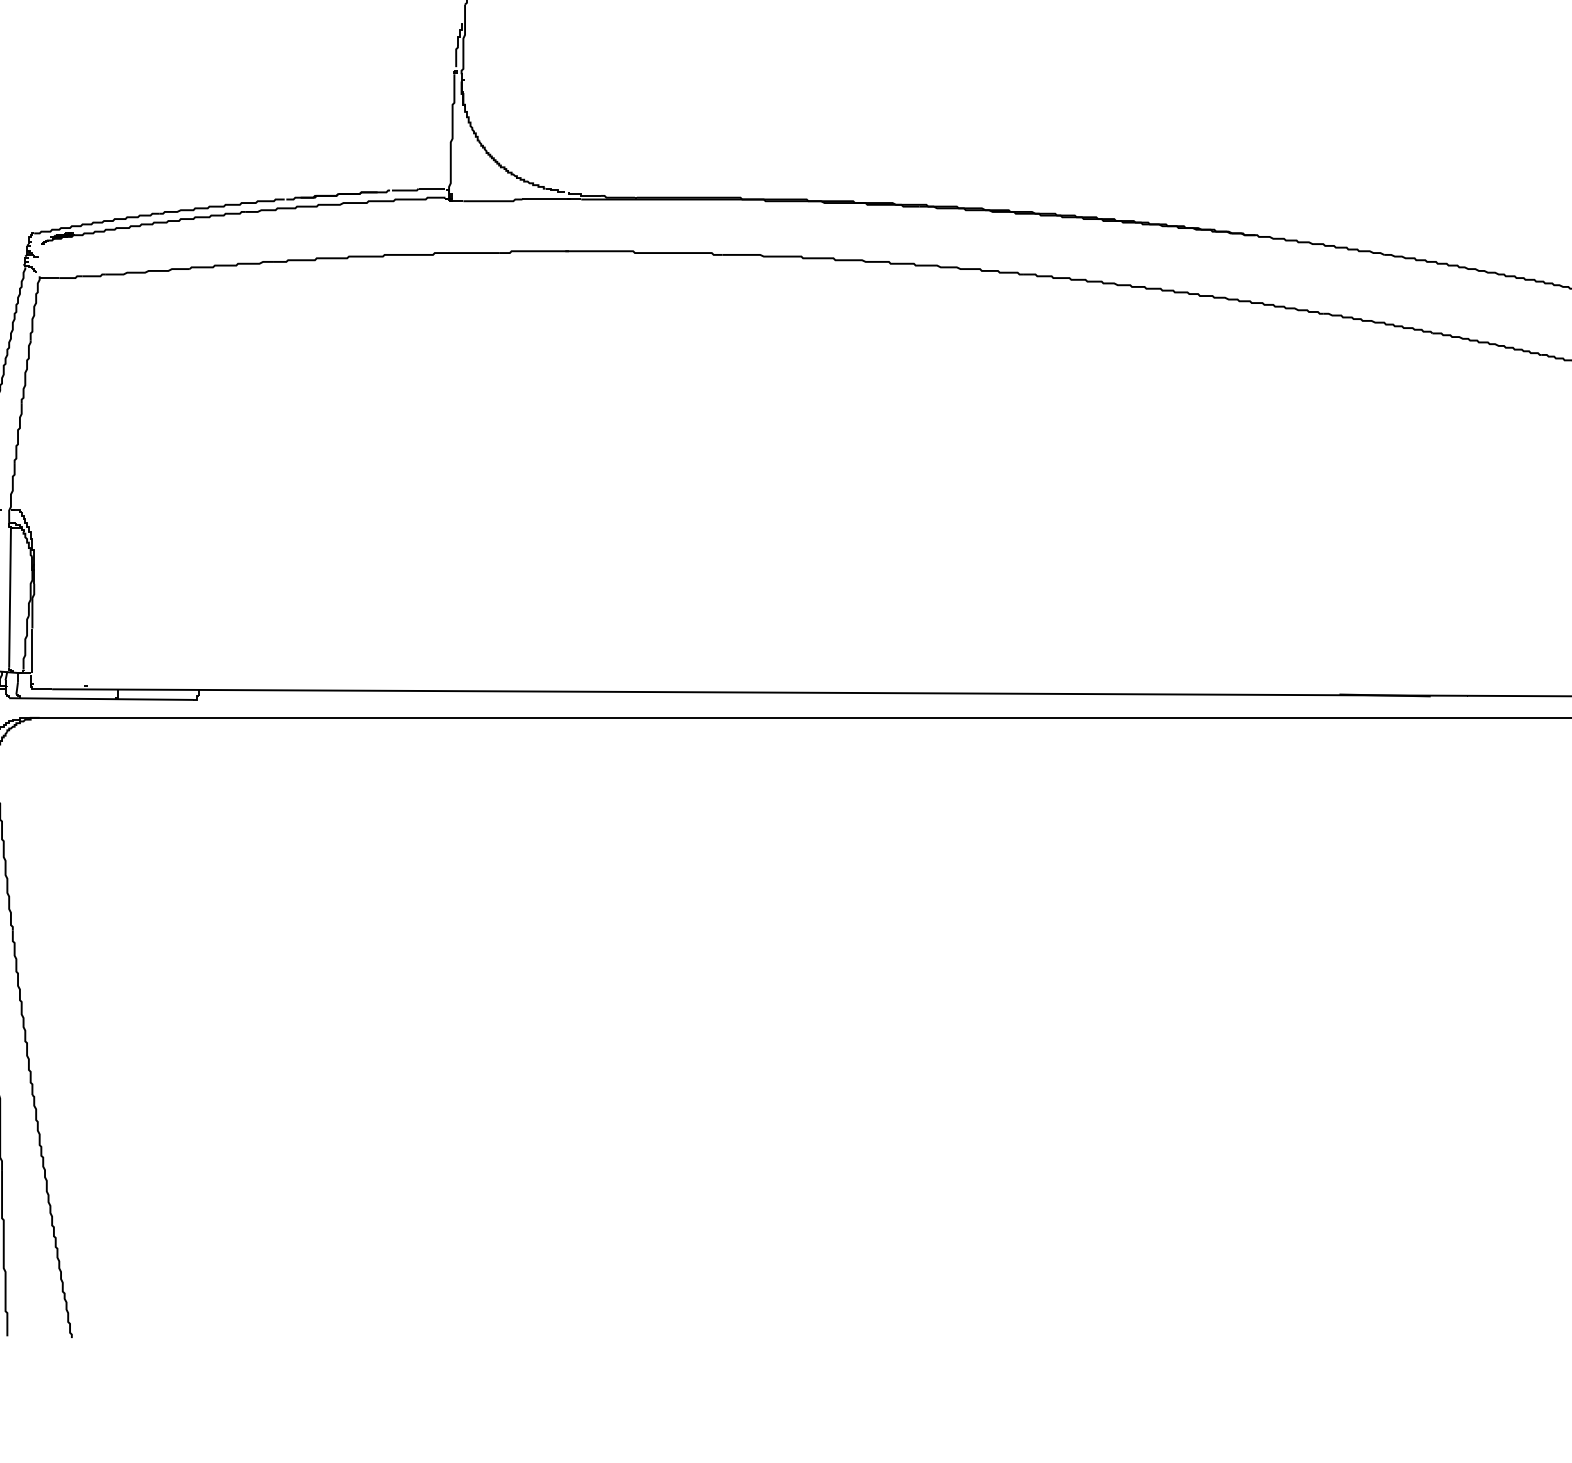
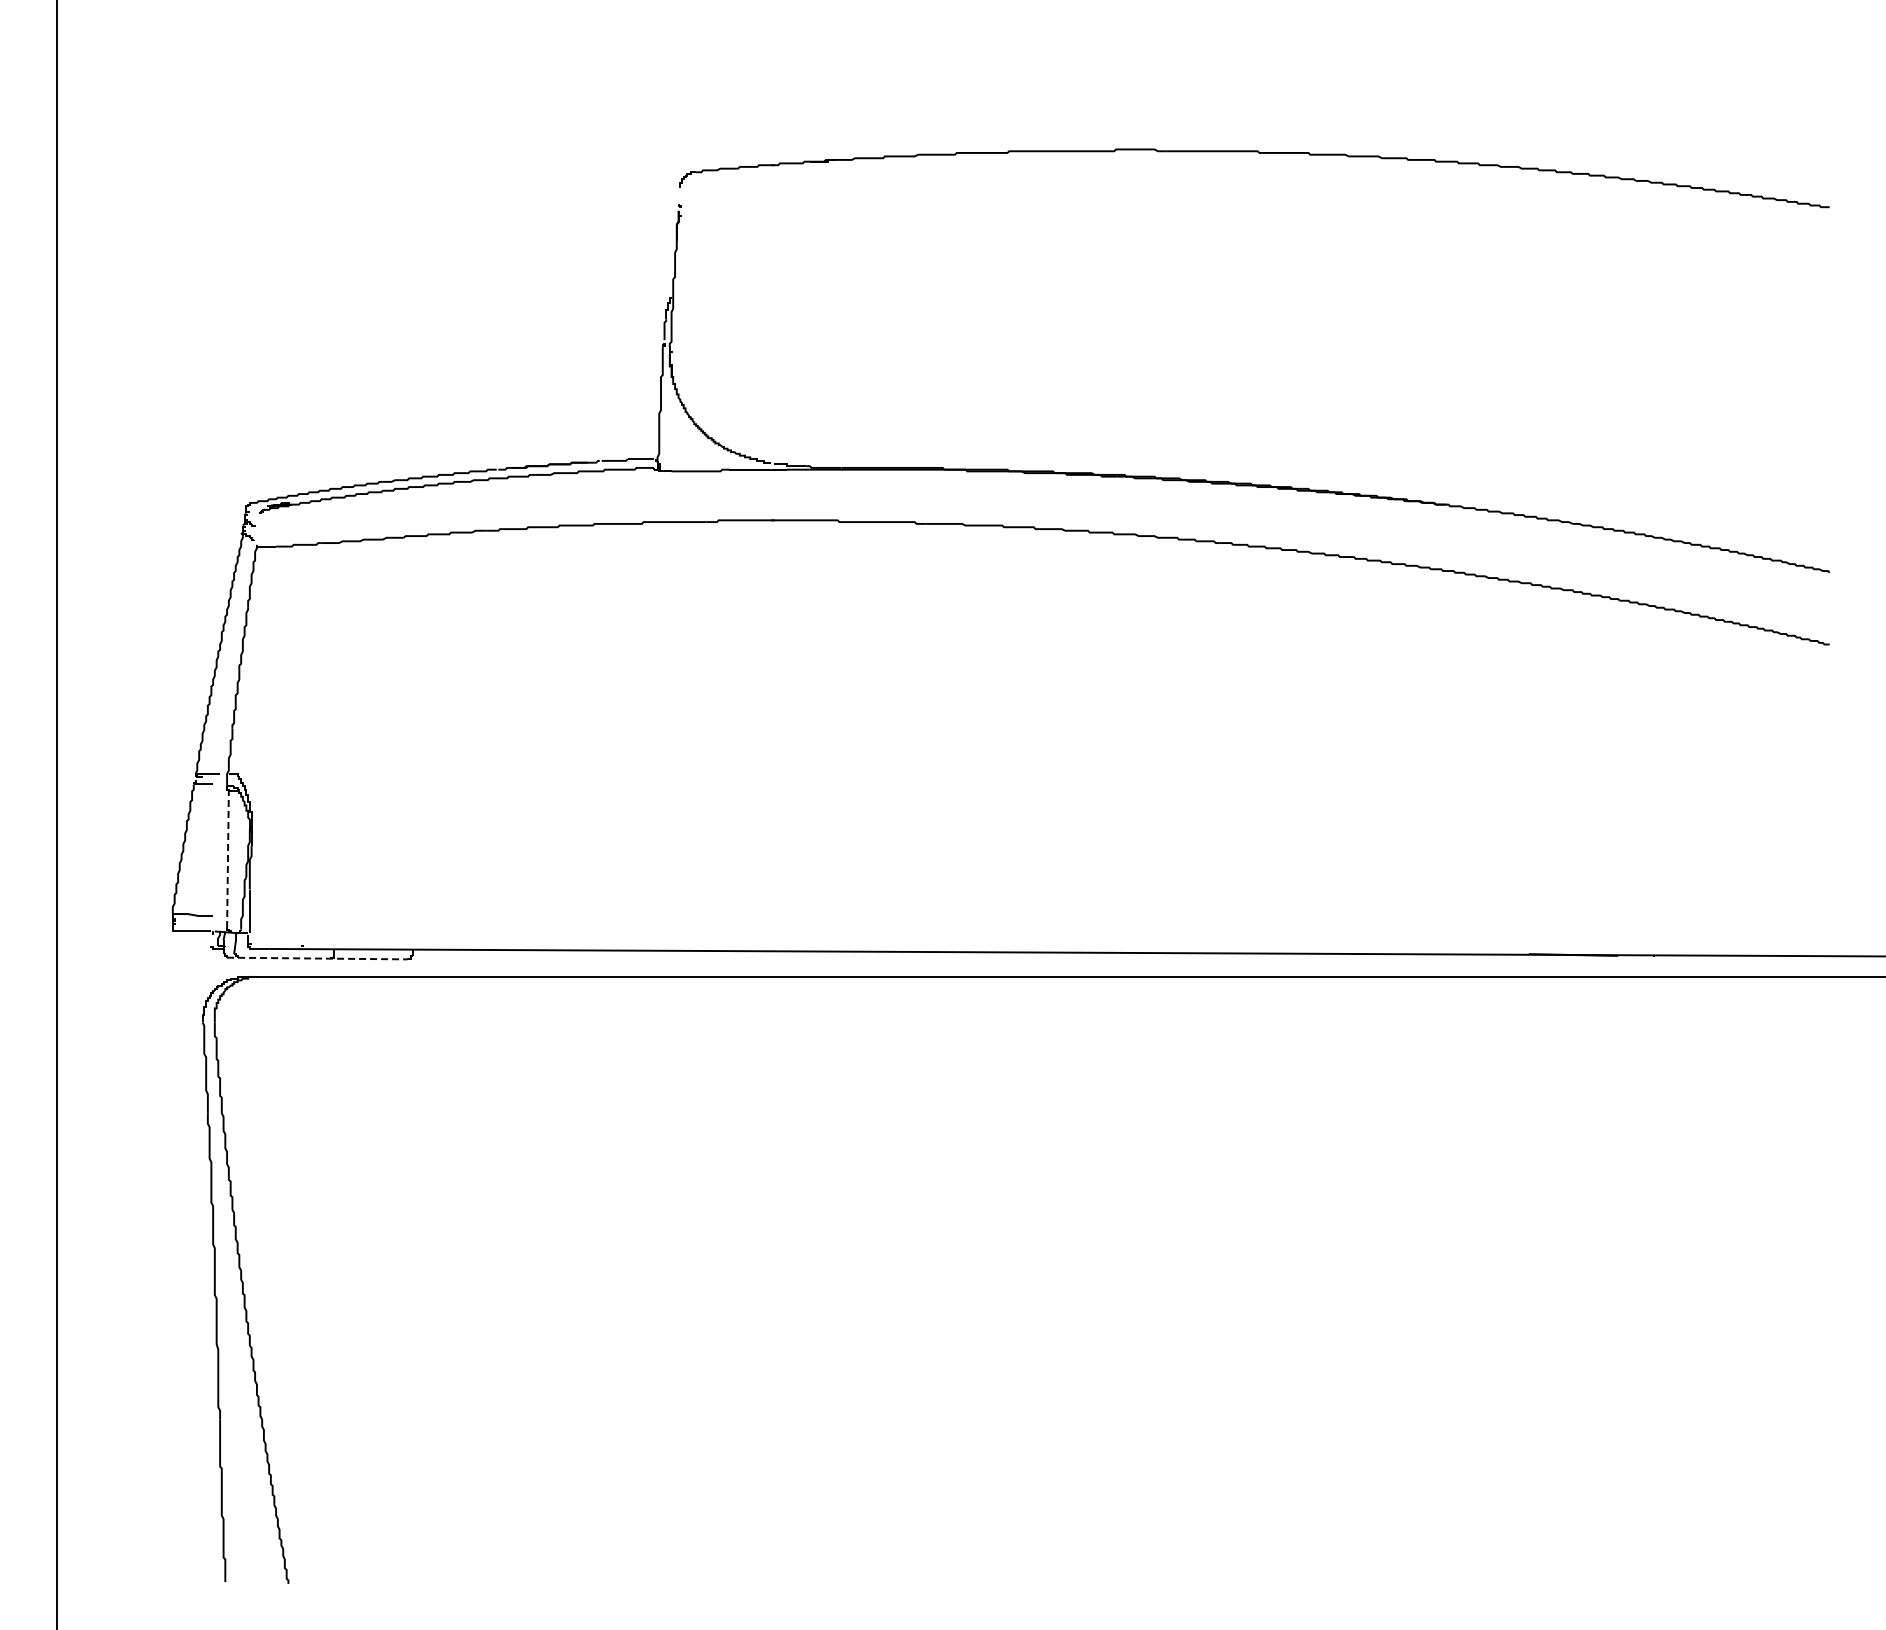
line: (9, 597) -> (227, 859), solid -> dashed
line: (101, 699) -> (317, 958), solid -> dashed

